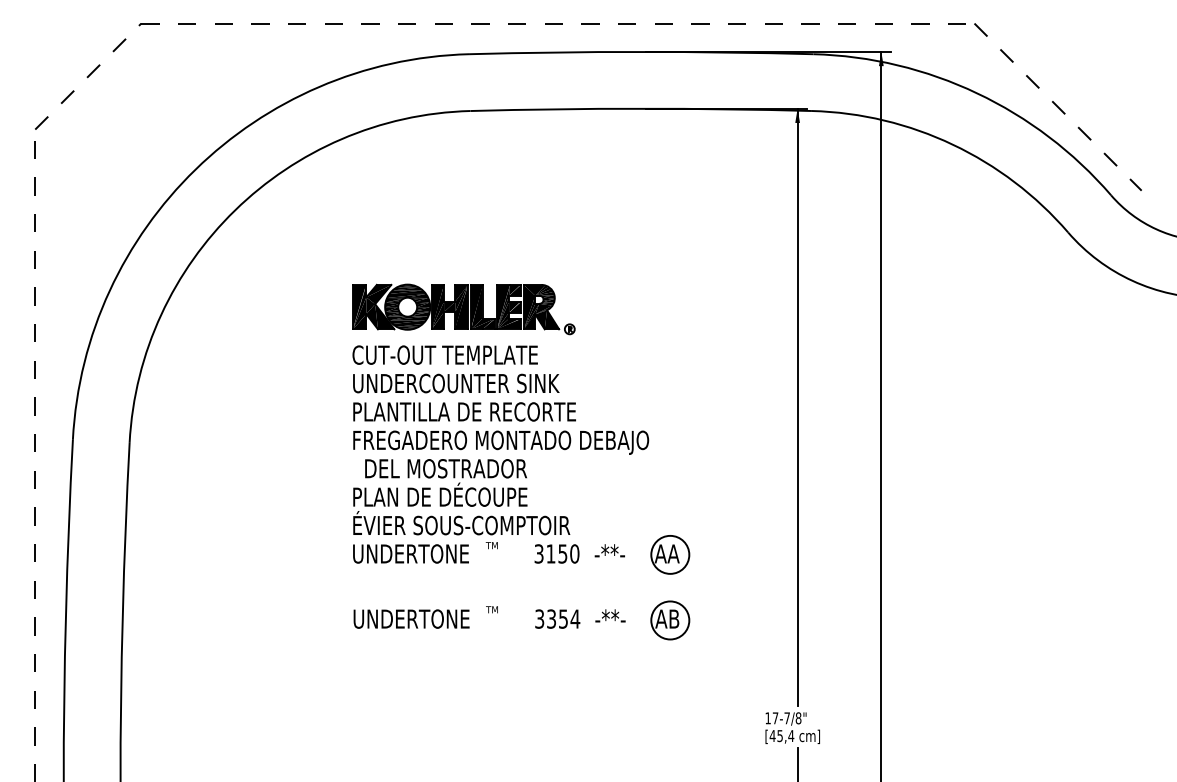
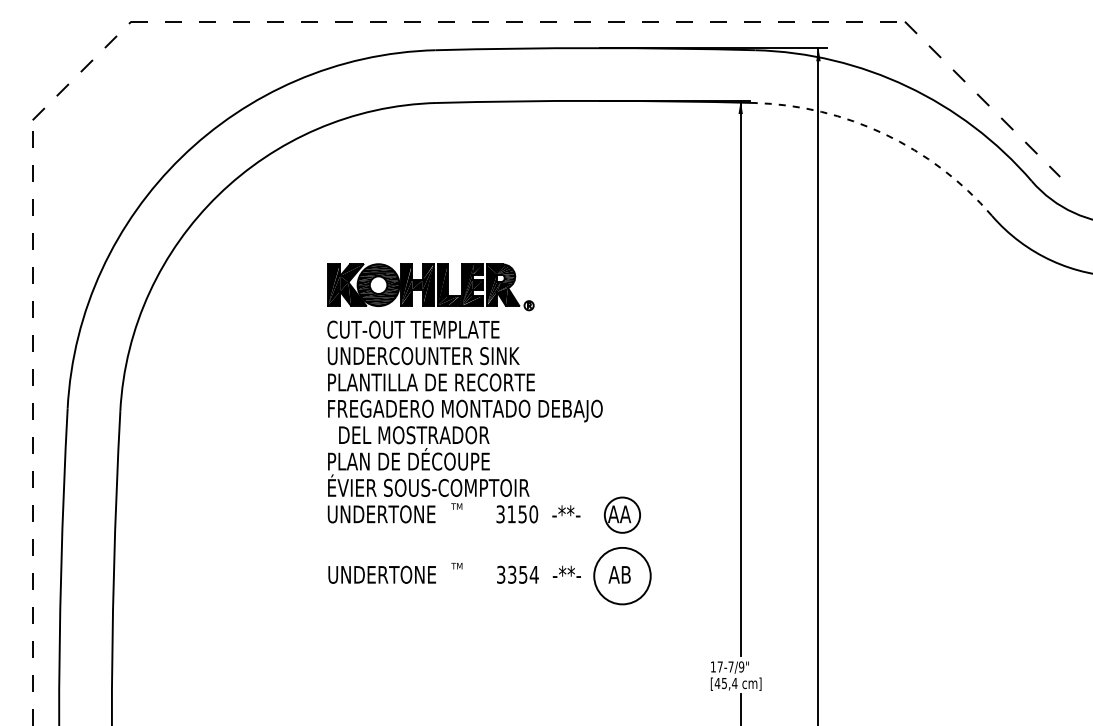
arc: (952, 144) -> (884, 134), solid -> dashed
circle: (670, 620) -> (622, 576), size x1.6
text: (798, 718) -> (741, 667), 17-7/8" -> 17-7/9"

